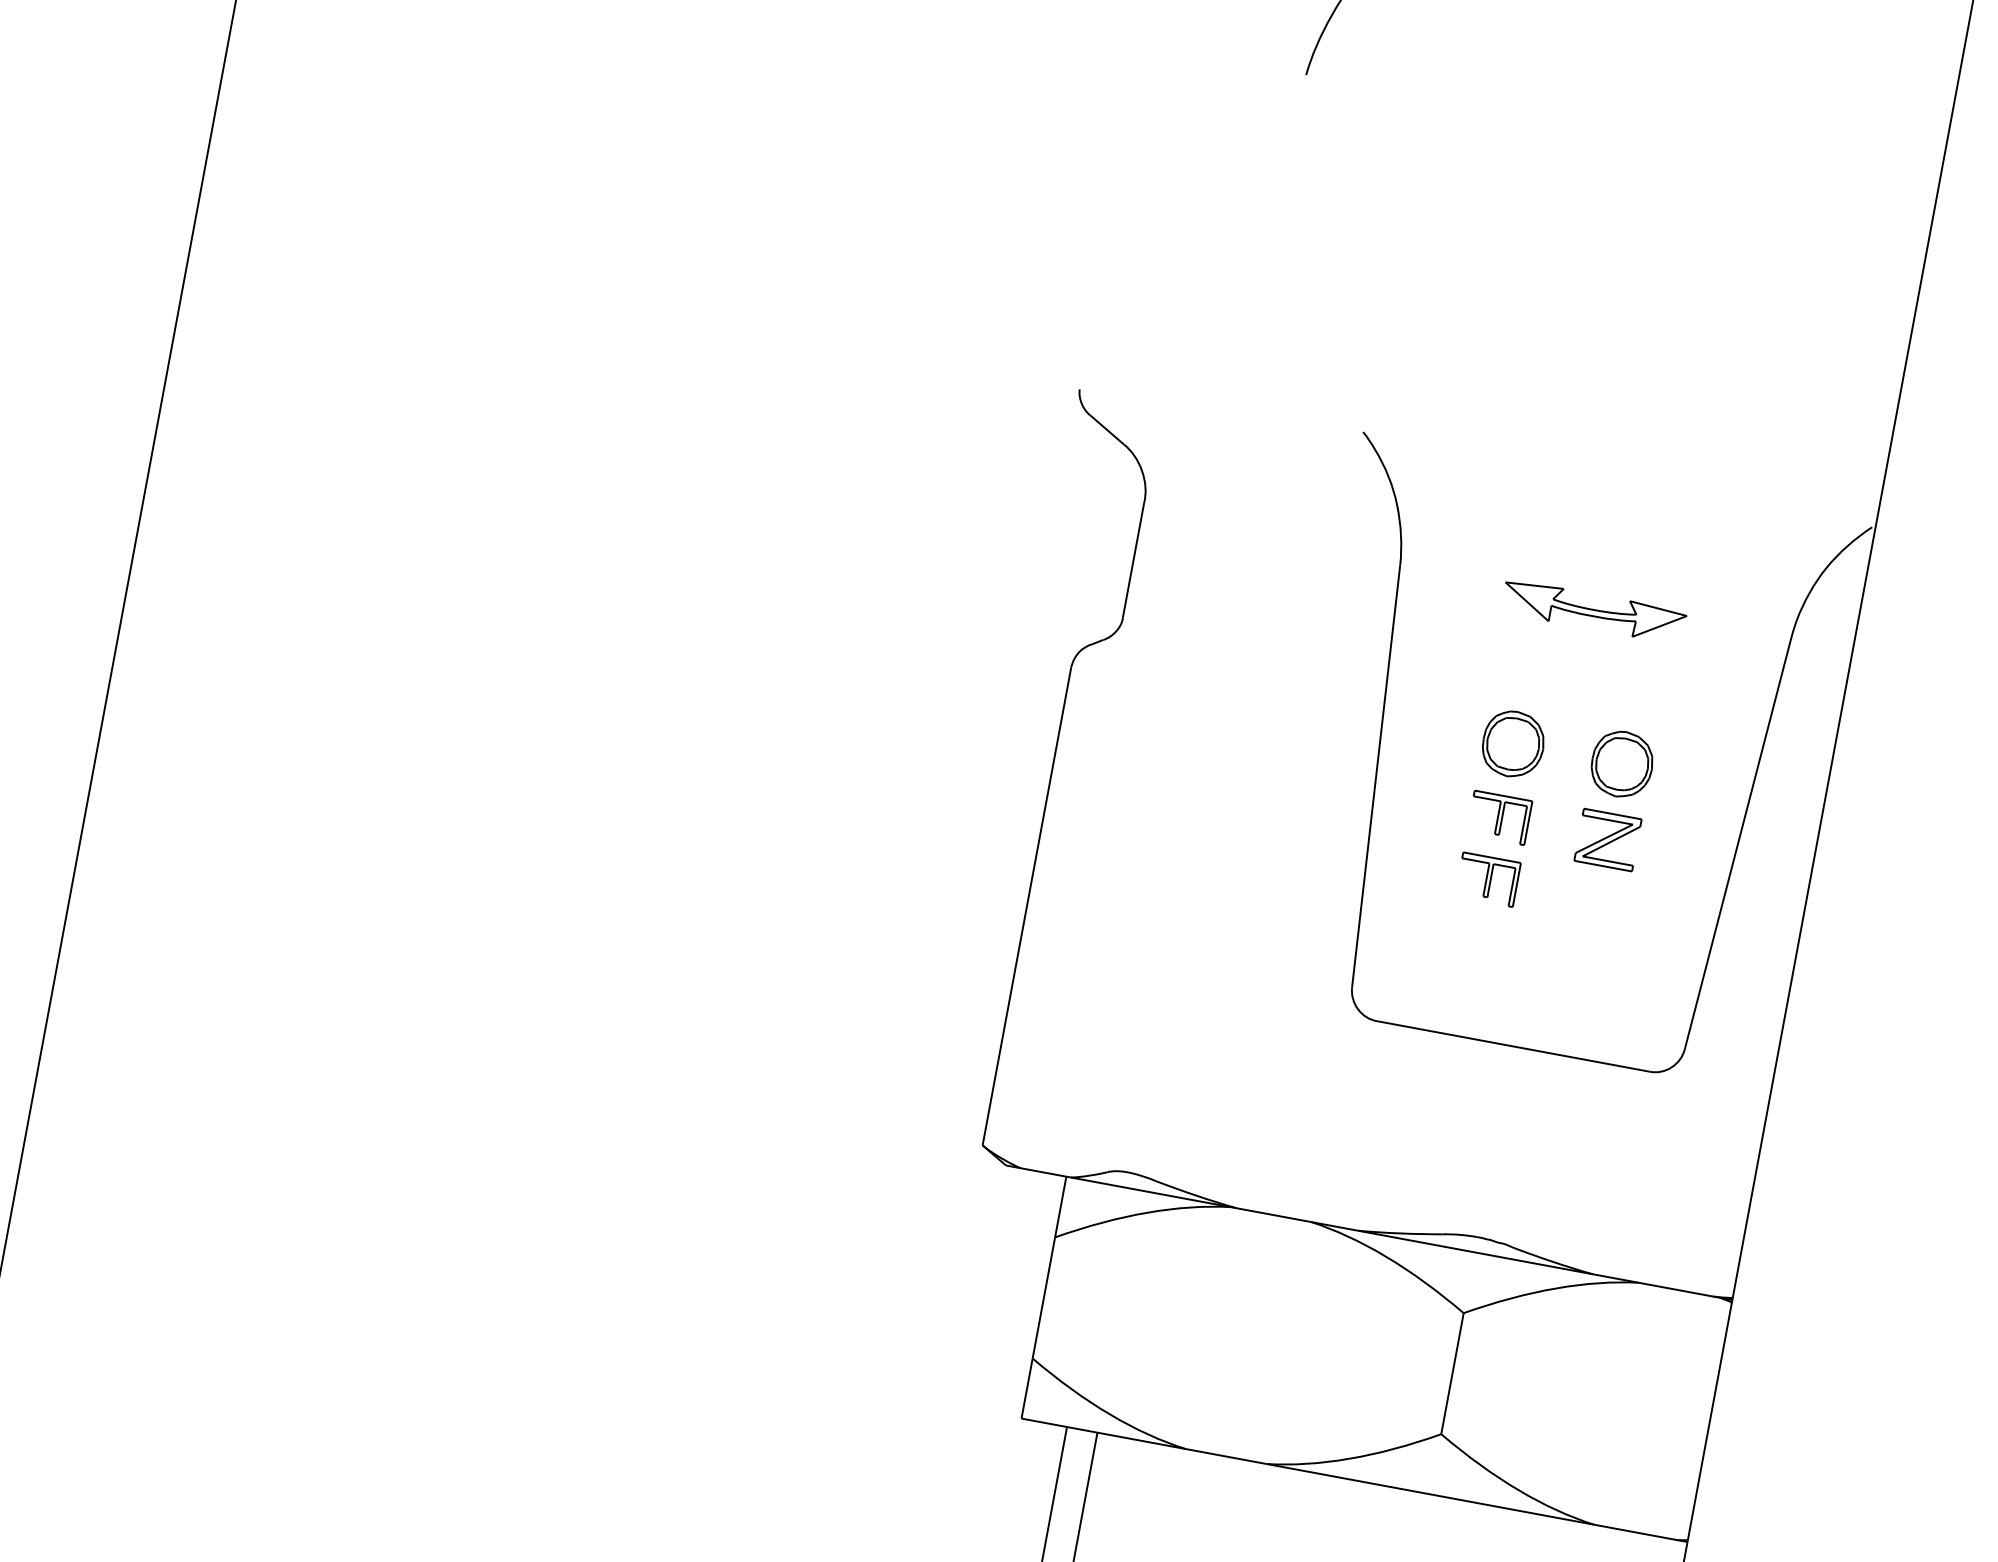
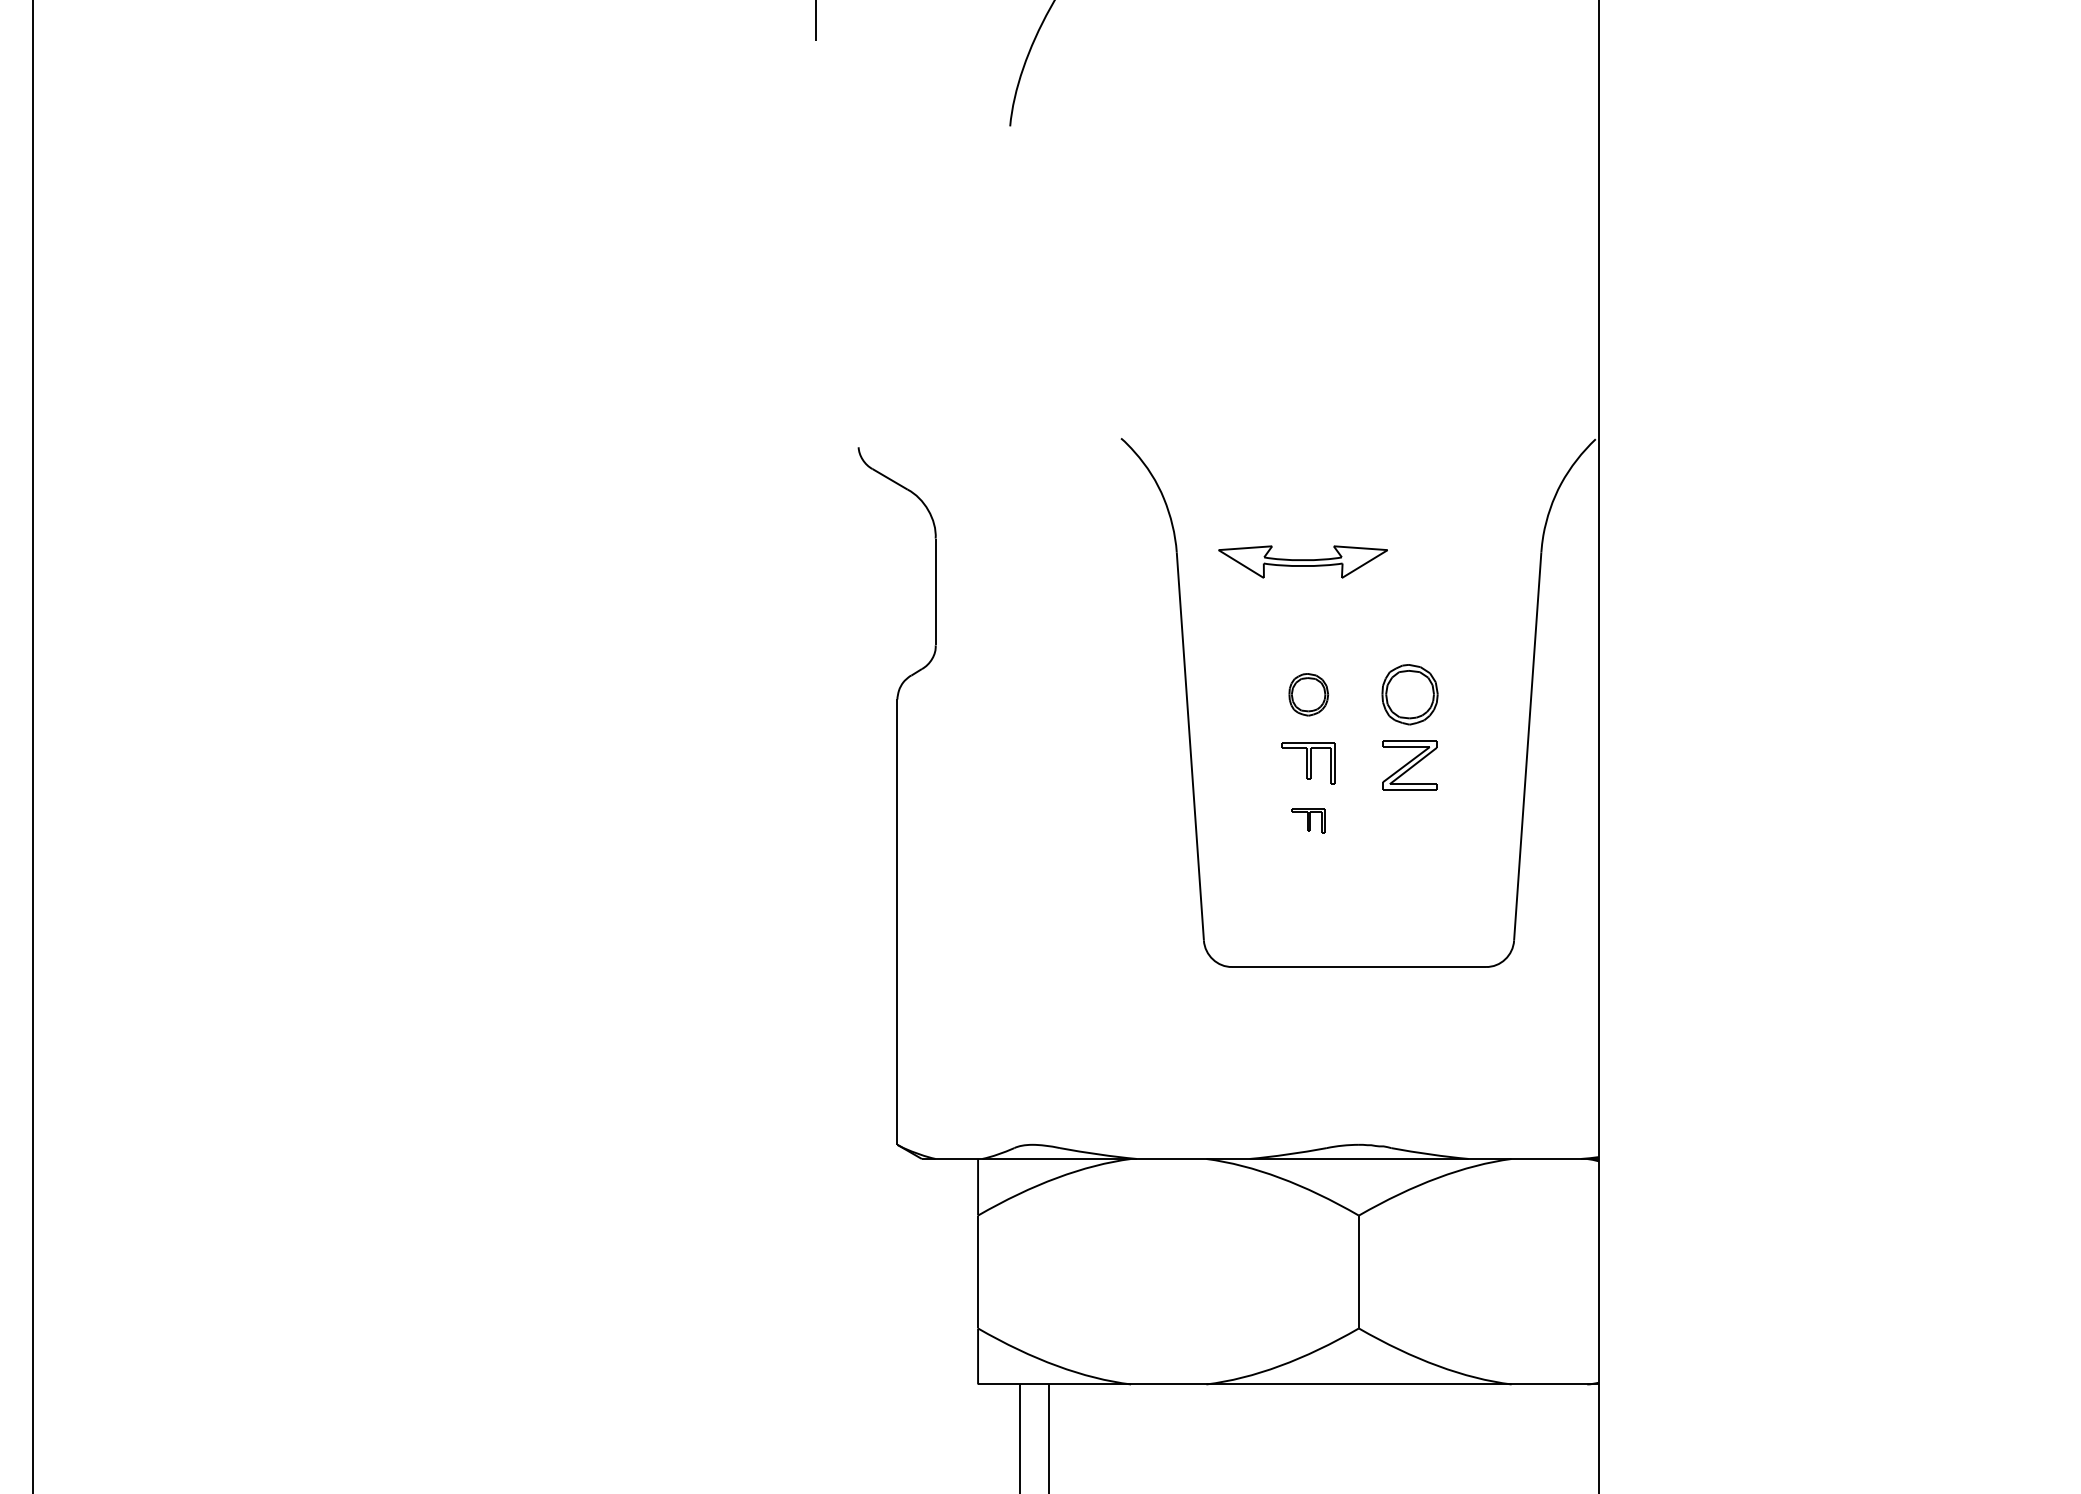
part: (1593, 611) -> (1302, 561), moved
part: (1513, 744) -> (1308, 694), size x0.7
part: (1488, 879) -> (1308, 820), size x0.6

